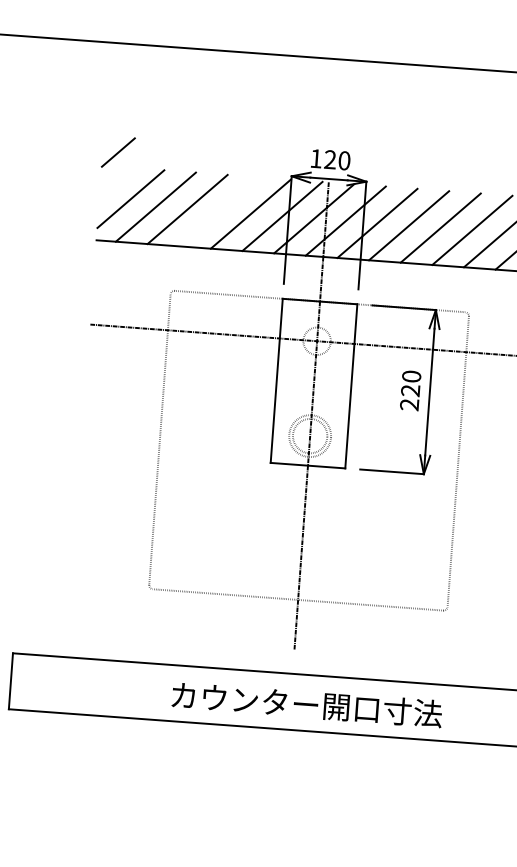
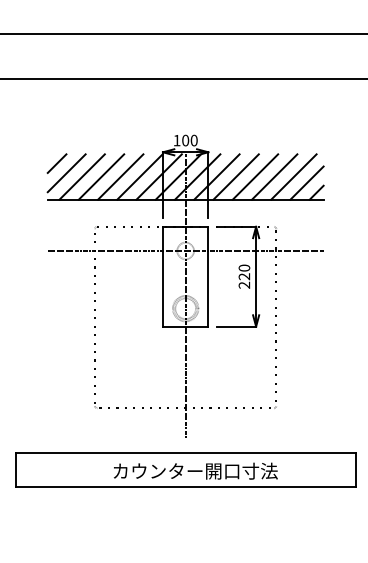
line: (117, 152) -> (56, 163), moved
text: (330, 159) -> (185, 140), 120 -> 100
line: (218, 210) -> (120, 176), added

